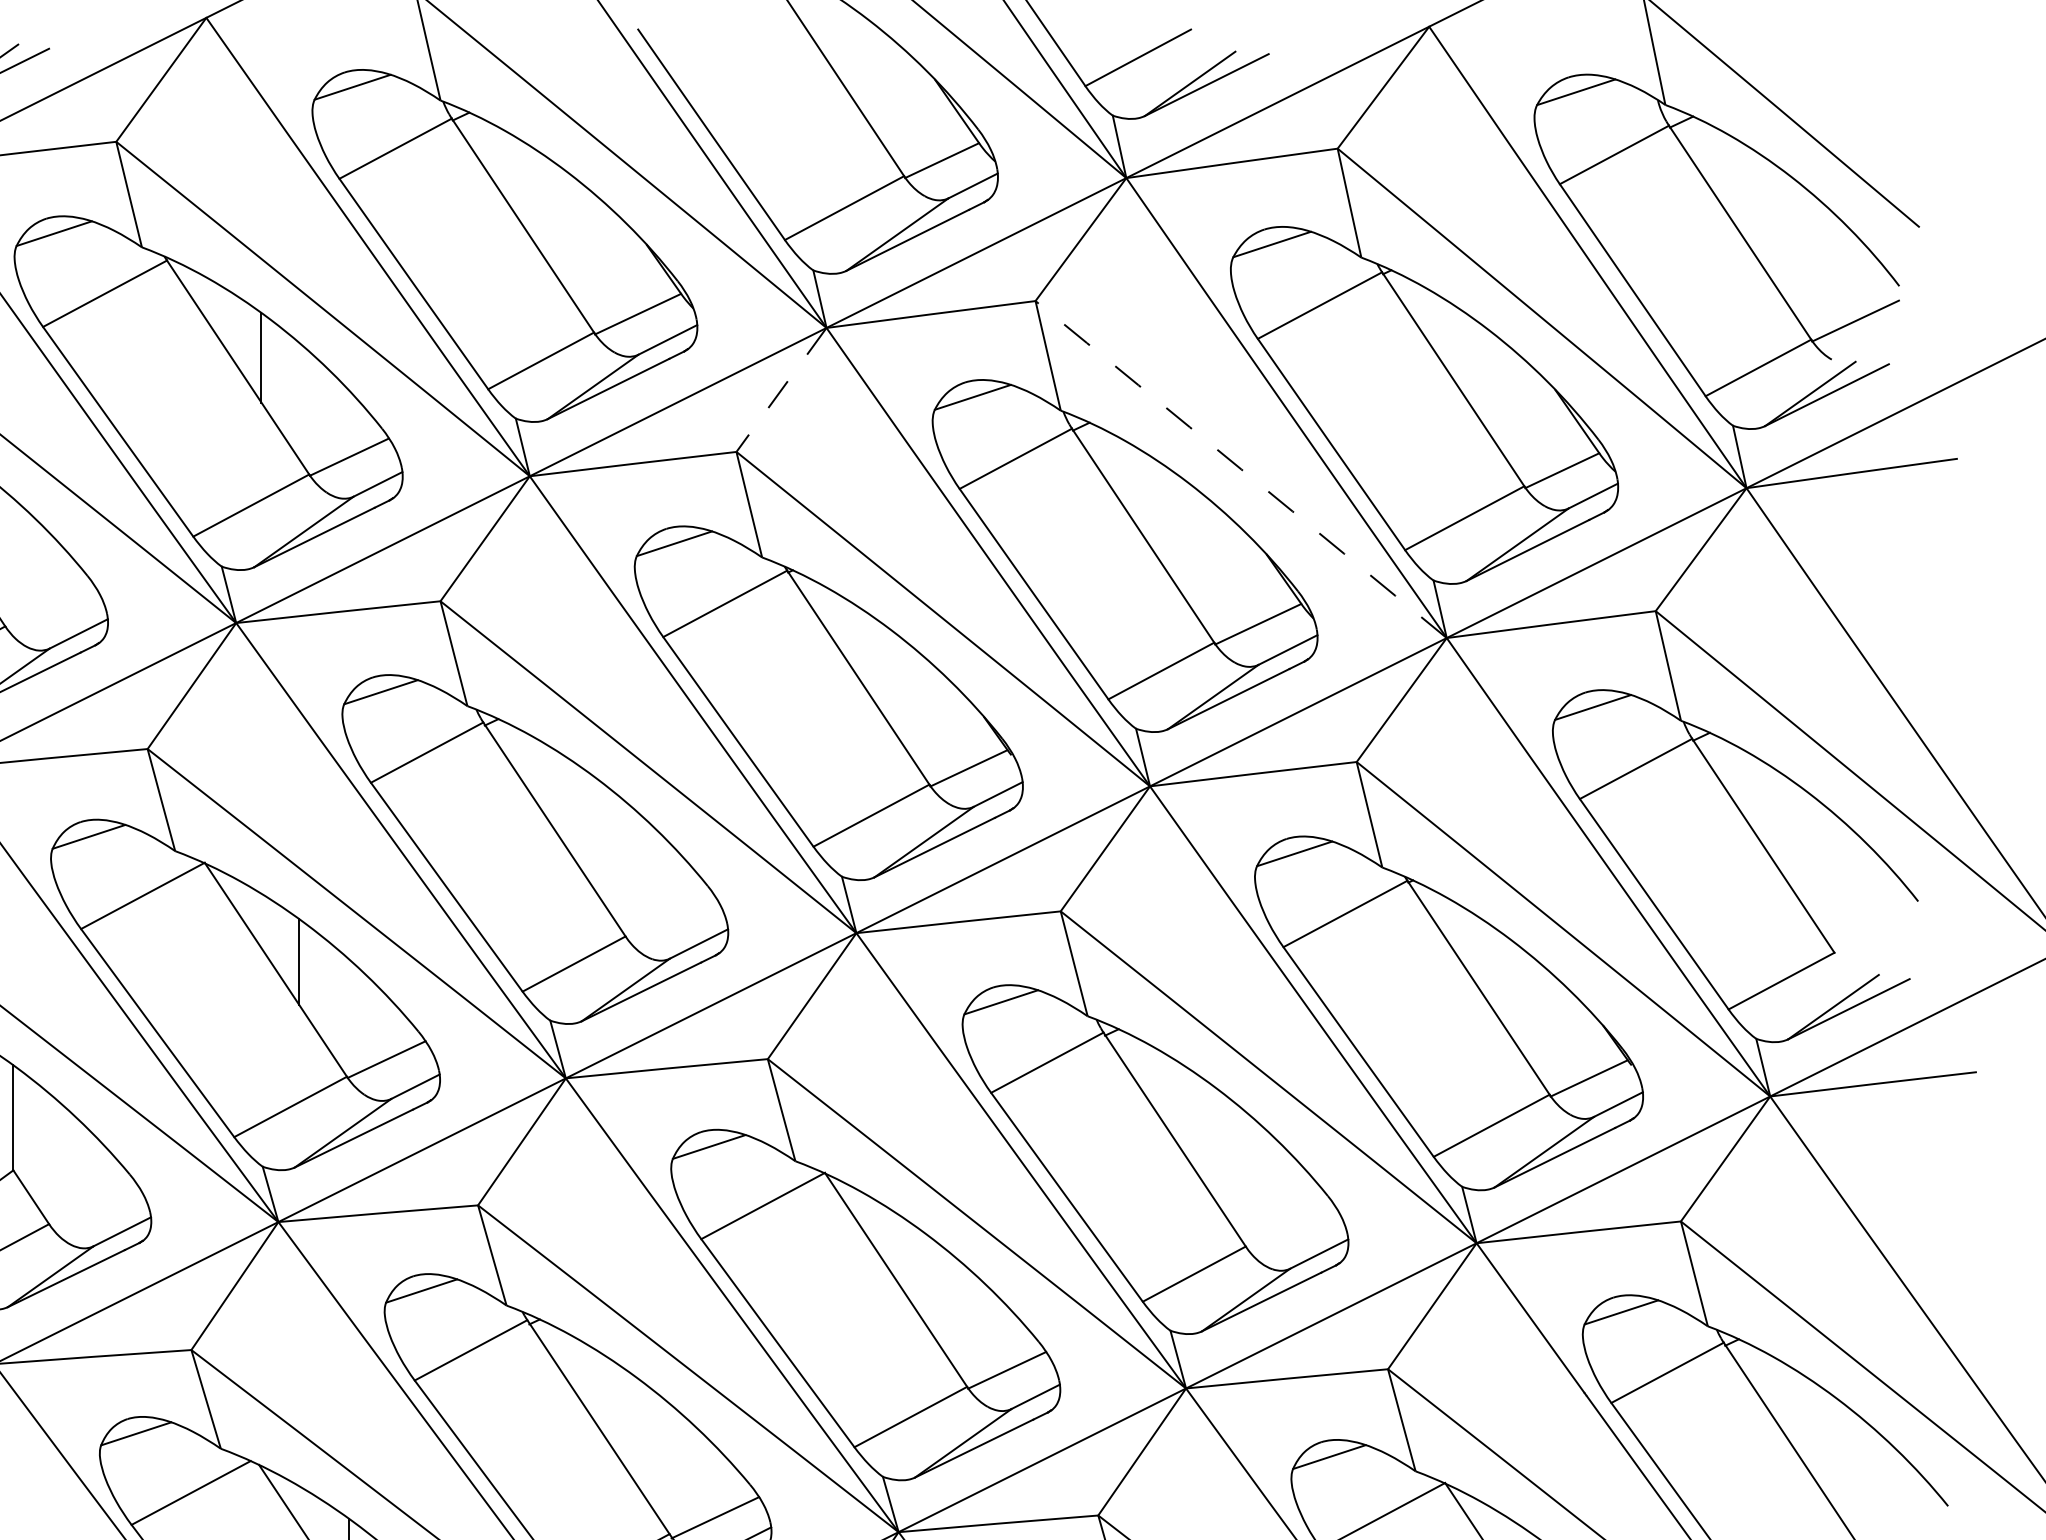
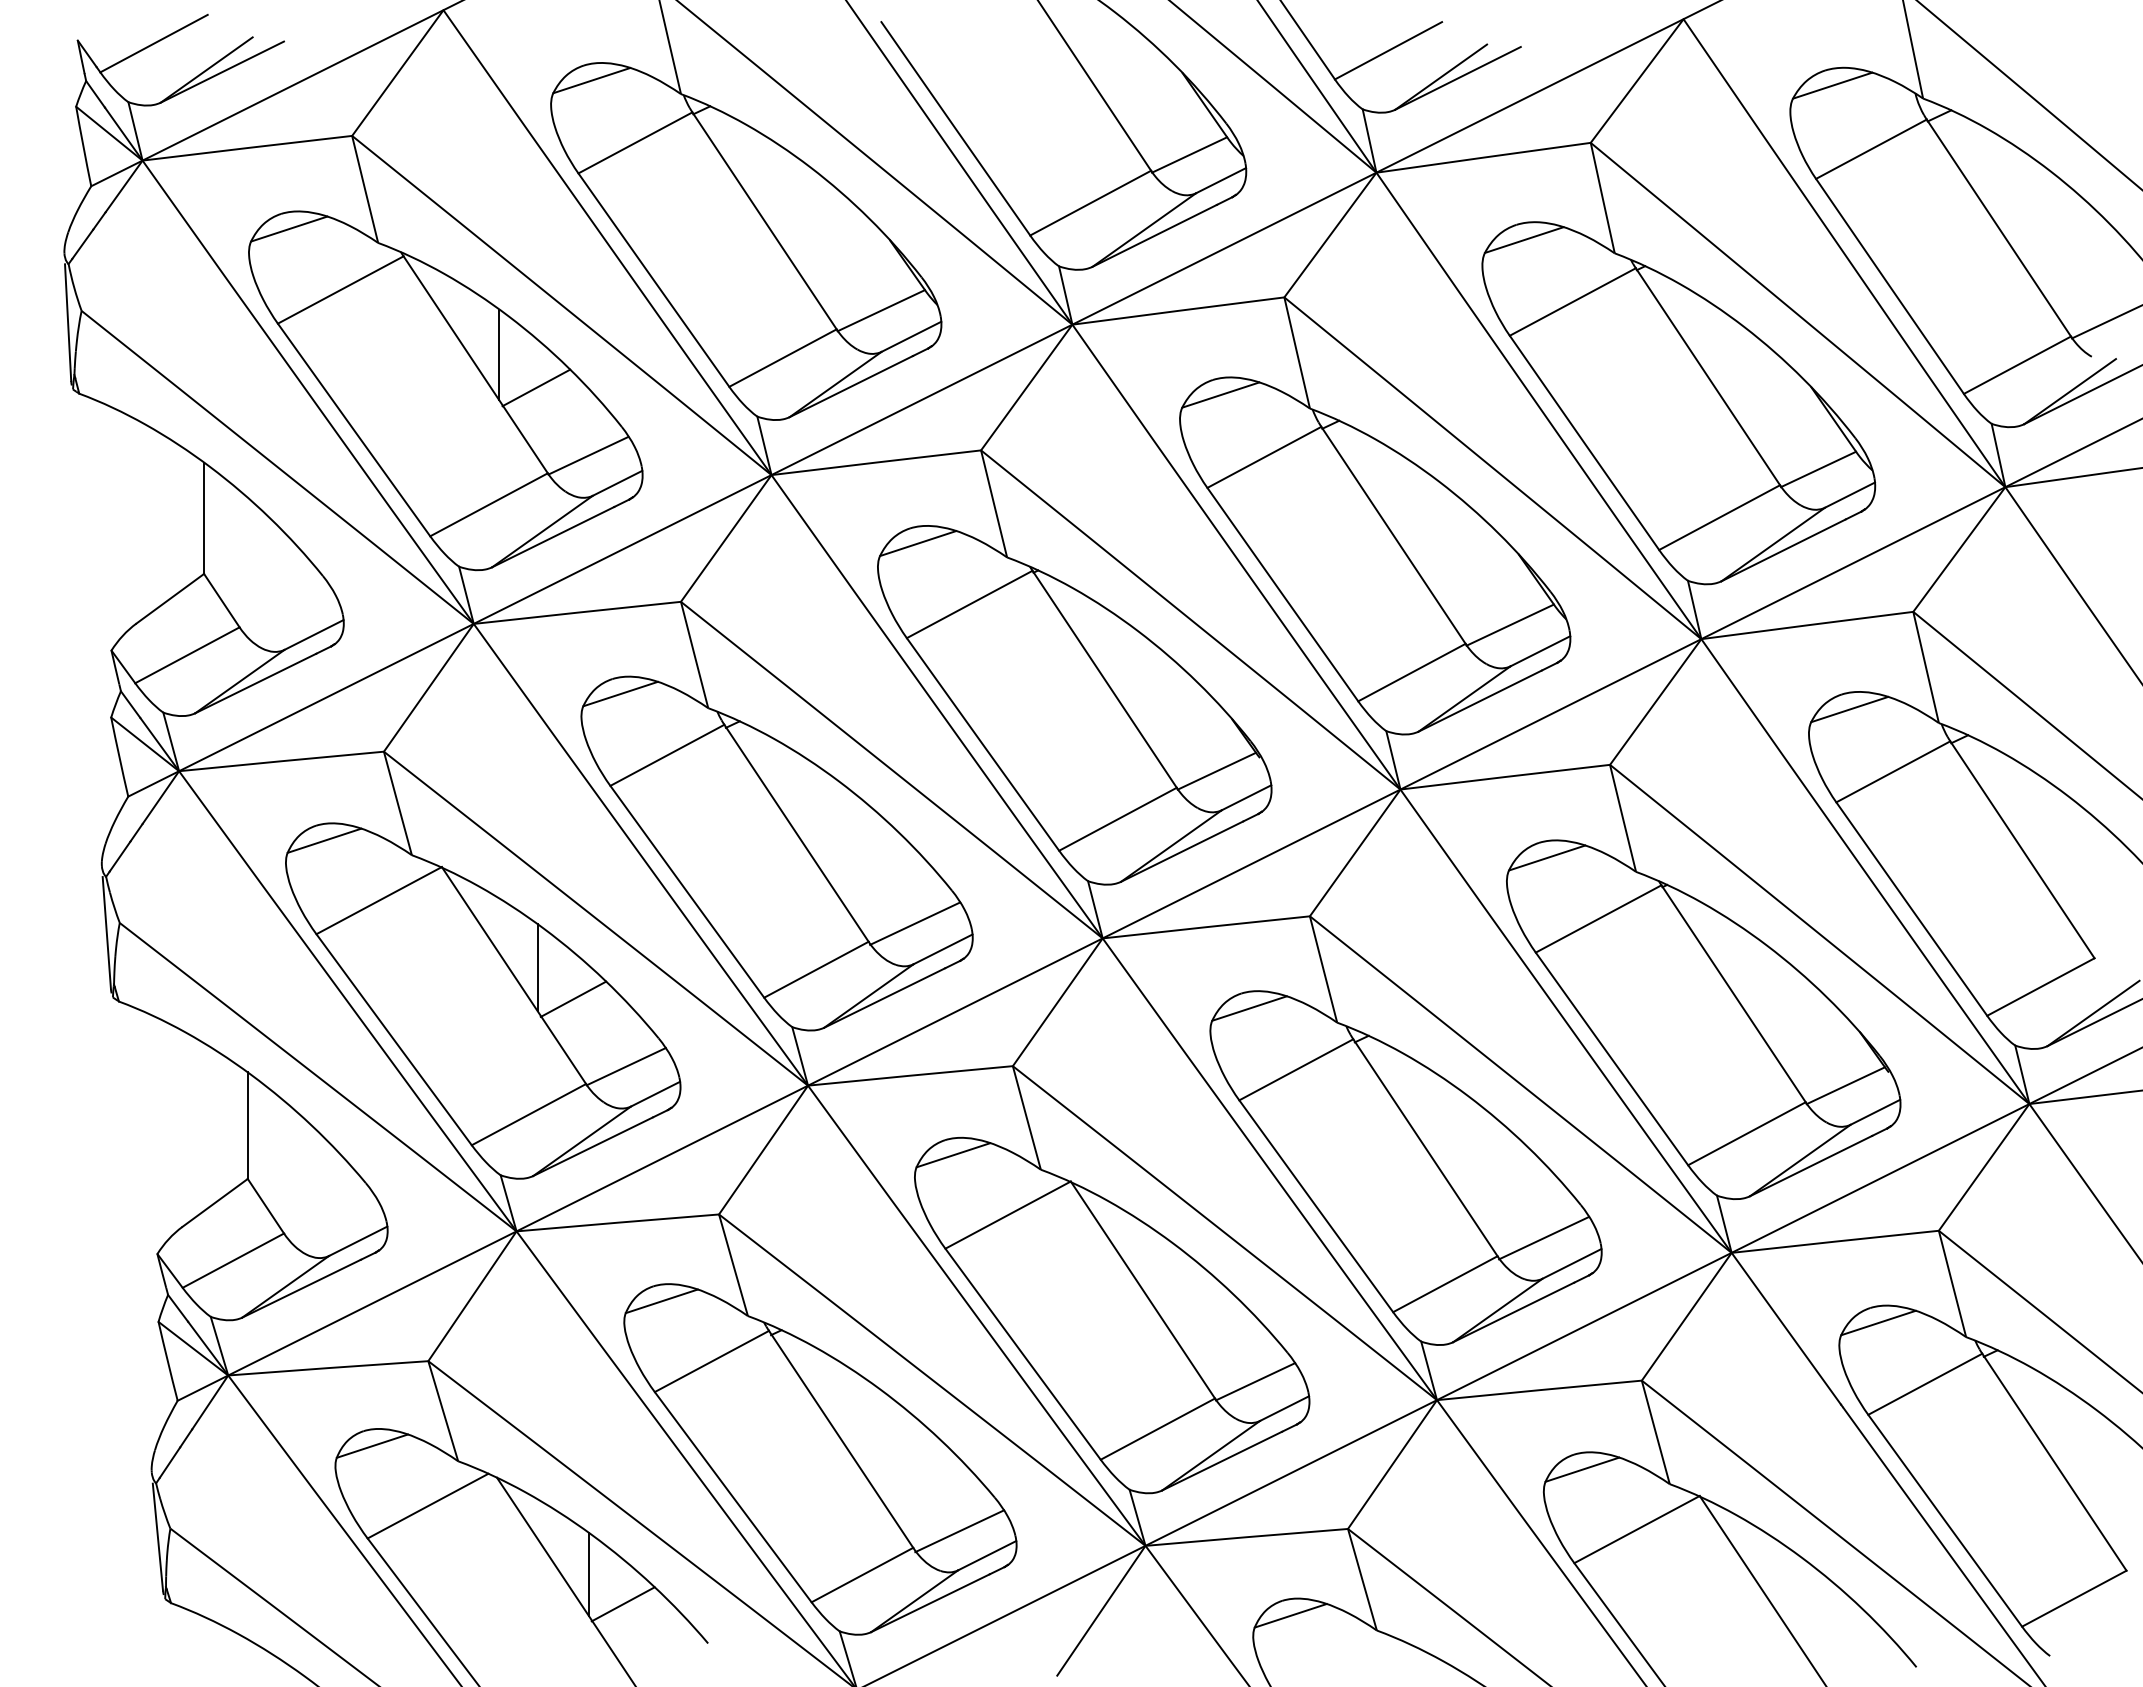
line: (298, 389) -> (536, 387), added
line: (781, 389) -> (1026, 387), dashed -> solid
arc: (1241, 469) -> (1493, 468), dashed -> solid
line: (671, 918) -> (915, 923), added
line: (334, 992) -> (573, 998), added
line: (1292, 1228) -> (1544, 1237), added

